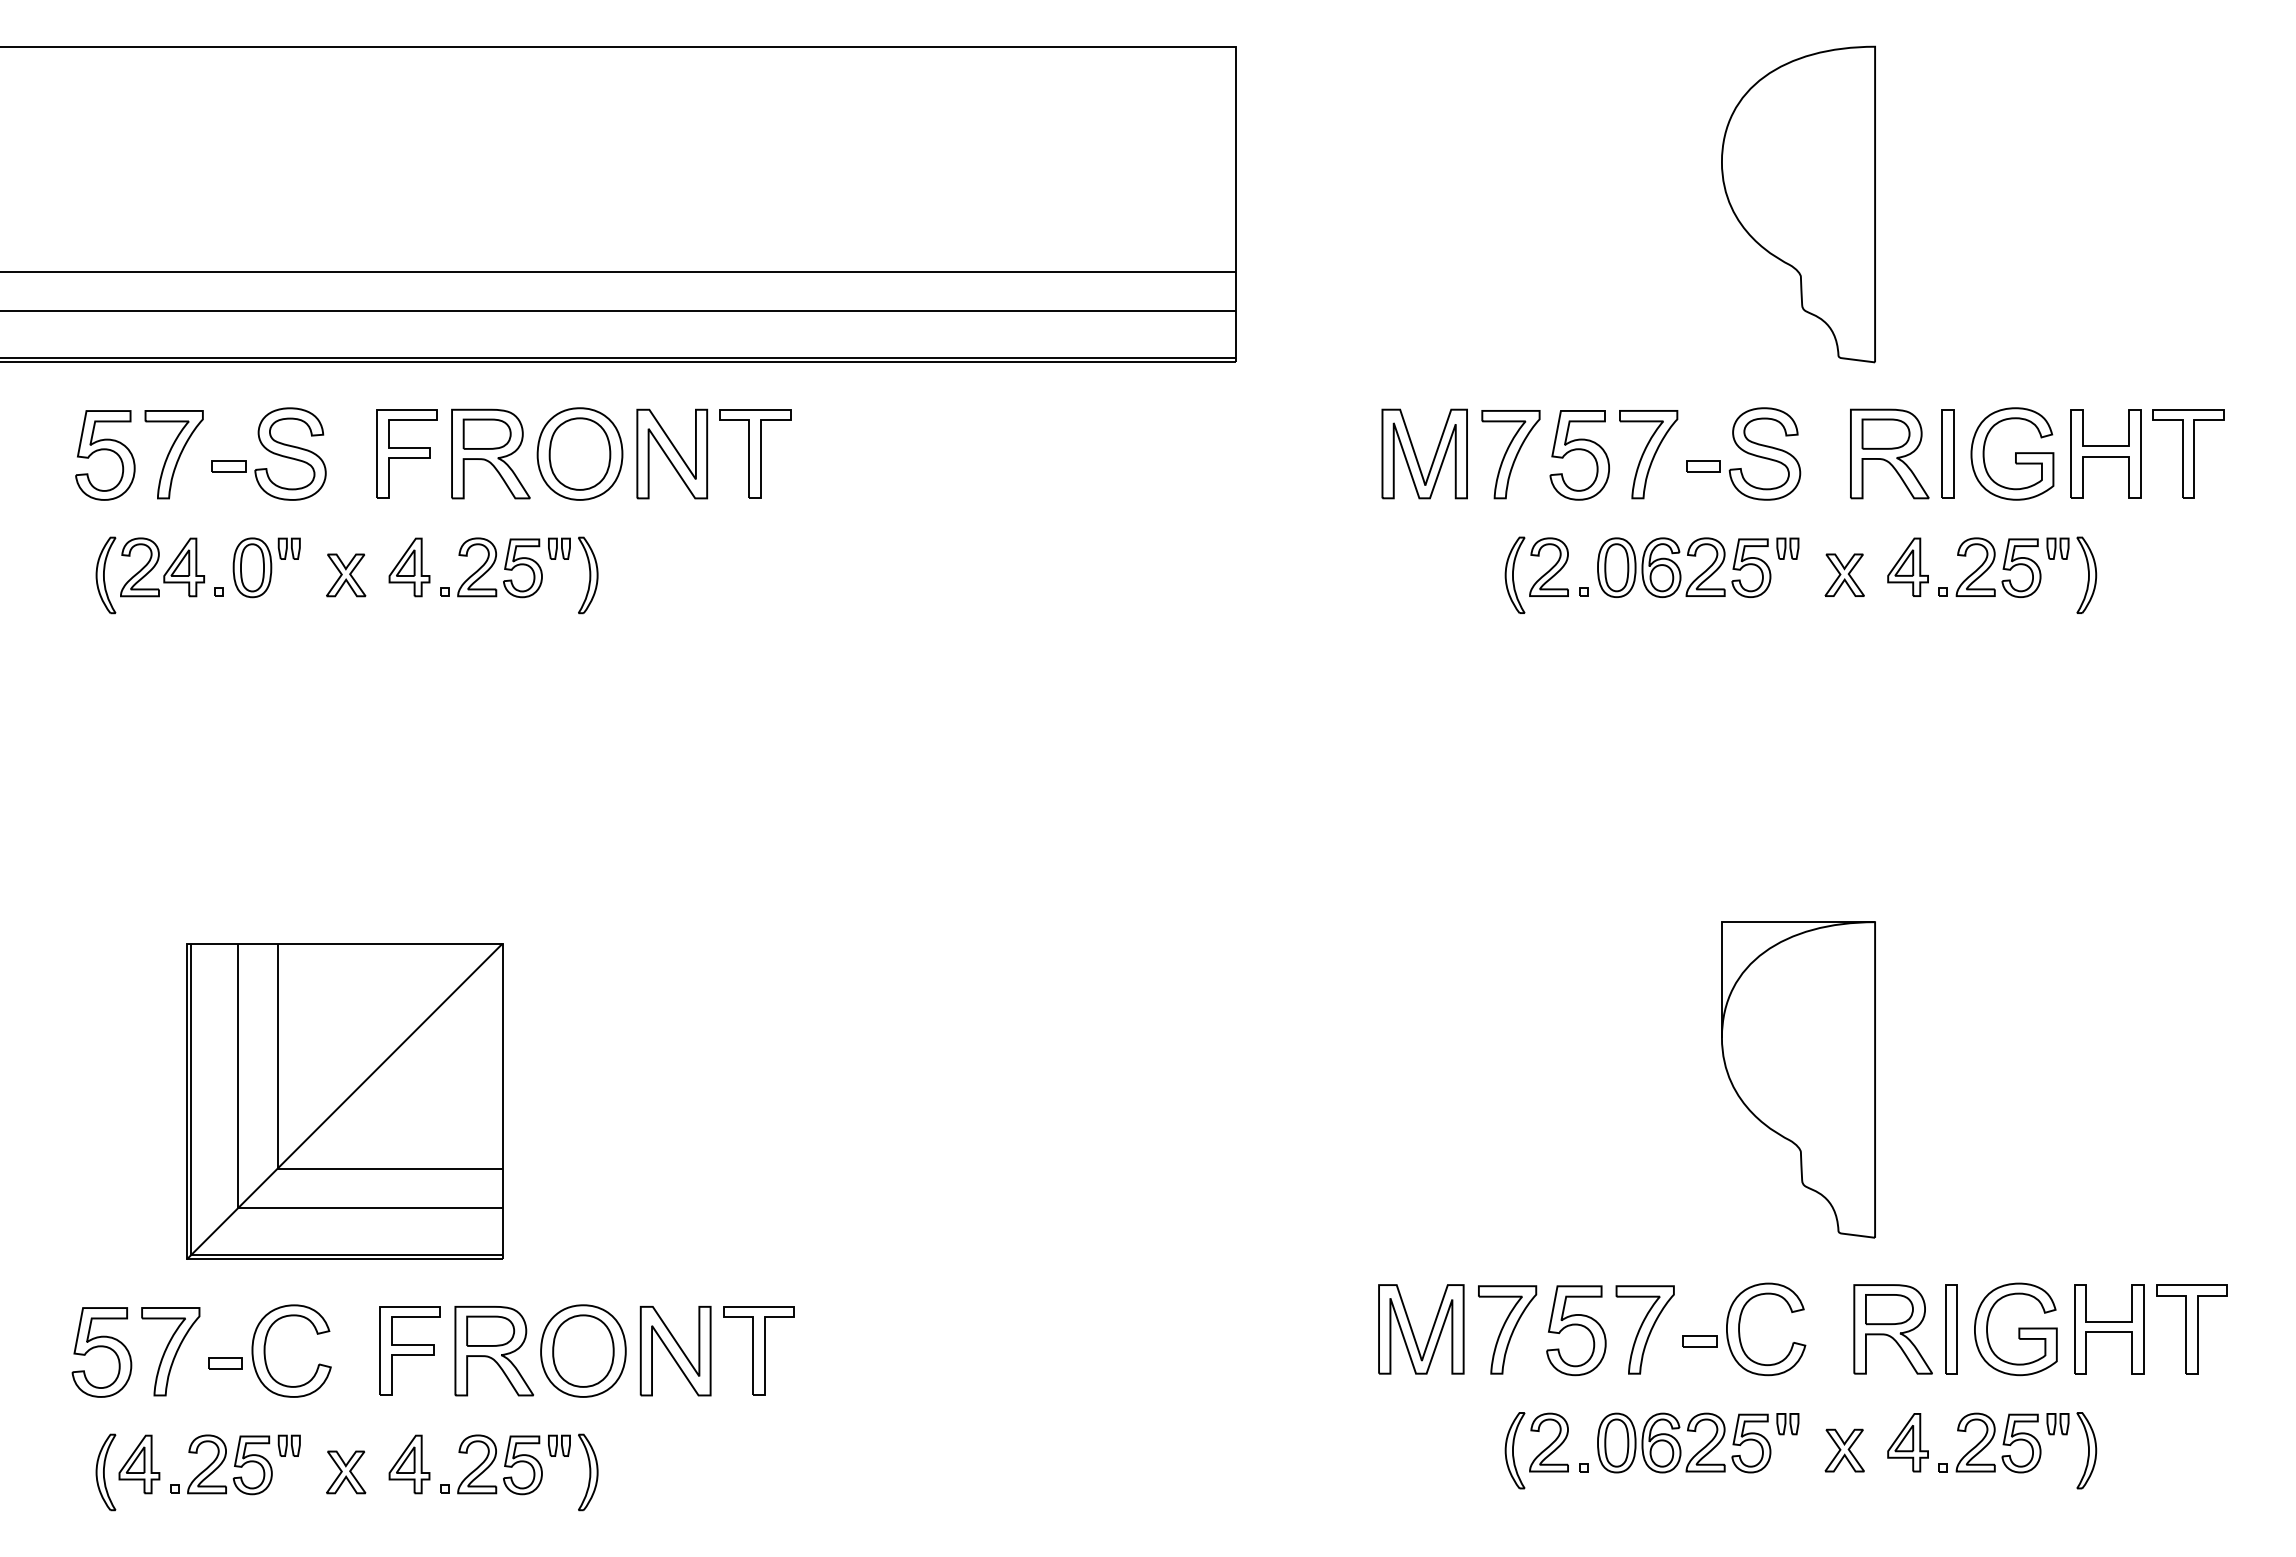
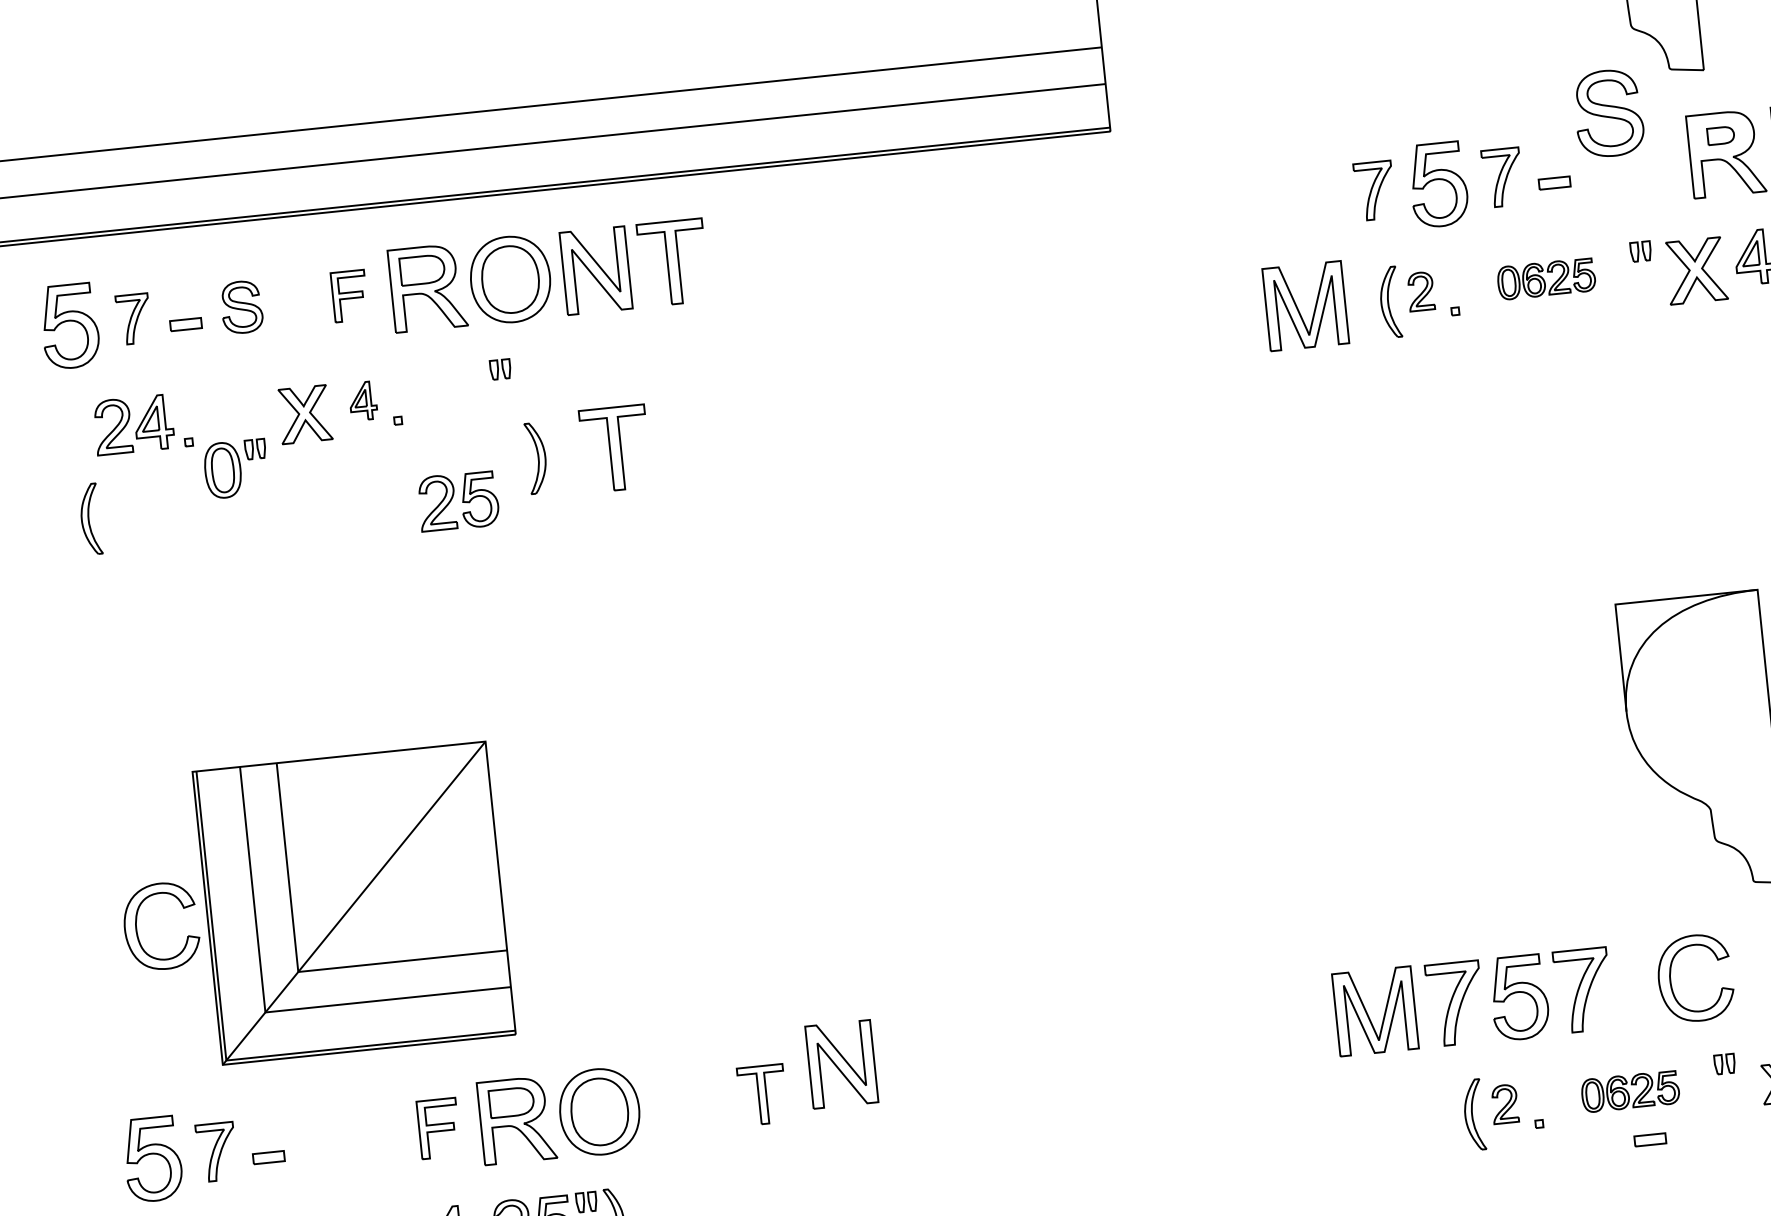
part: (1885, 433) -> (1720, 135), size x0.6
part: (290, 453) -> (241, 306), size x0.6
part: (406, 453) -> (349, 295), size x0.6
part: (1764, 453) -> (1608, 113), moved
part: (173, 454) -> (133, 318), size x0.6
part: (1416, 454) -> (1298, 307), moved
part: (1510, 454) -> (1374, 190), size x0.7
part: (1648, 454) -> (1502, 177), size x0.7
part: (1548, 566) -> (1420, 291), size x0.7
part: (266, 567) -> (235, 468), moved
part: (409, 567) -> (363, 401), size x0.7
part: (499, 567) -> (457, 501), moved
part: (1684, 567) -> (1546, 278), size x0.6
part: (1844, 574) -> (1695, 270), size x1.6
part: (105, 575) -> (90, 519), moved
part: (346, 575) -> (305, 414), size x1.4
part: (588, 575) -> (536, 458), moved
part: (673, 645) -> (615, 448), added
part: (1699, 1341) -> (1649, 1139), moved
part: (265, 1350) -> (137, 928), moved
part: (409, 1350) -> (438, 1128), size x0.7
part: (758, 1350) -> (762, 1094), size x0.7
part: (170, 1351) -> (216, 1151), size x0.7
part: (675, 1351) -> (841, 1064), moved
part: (1548, 1442) -> (1504, 1104), size x0.7
part: (1684, 1442) -> (1630, 1091), size x0.6

